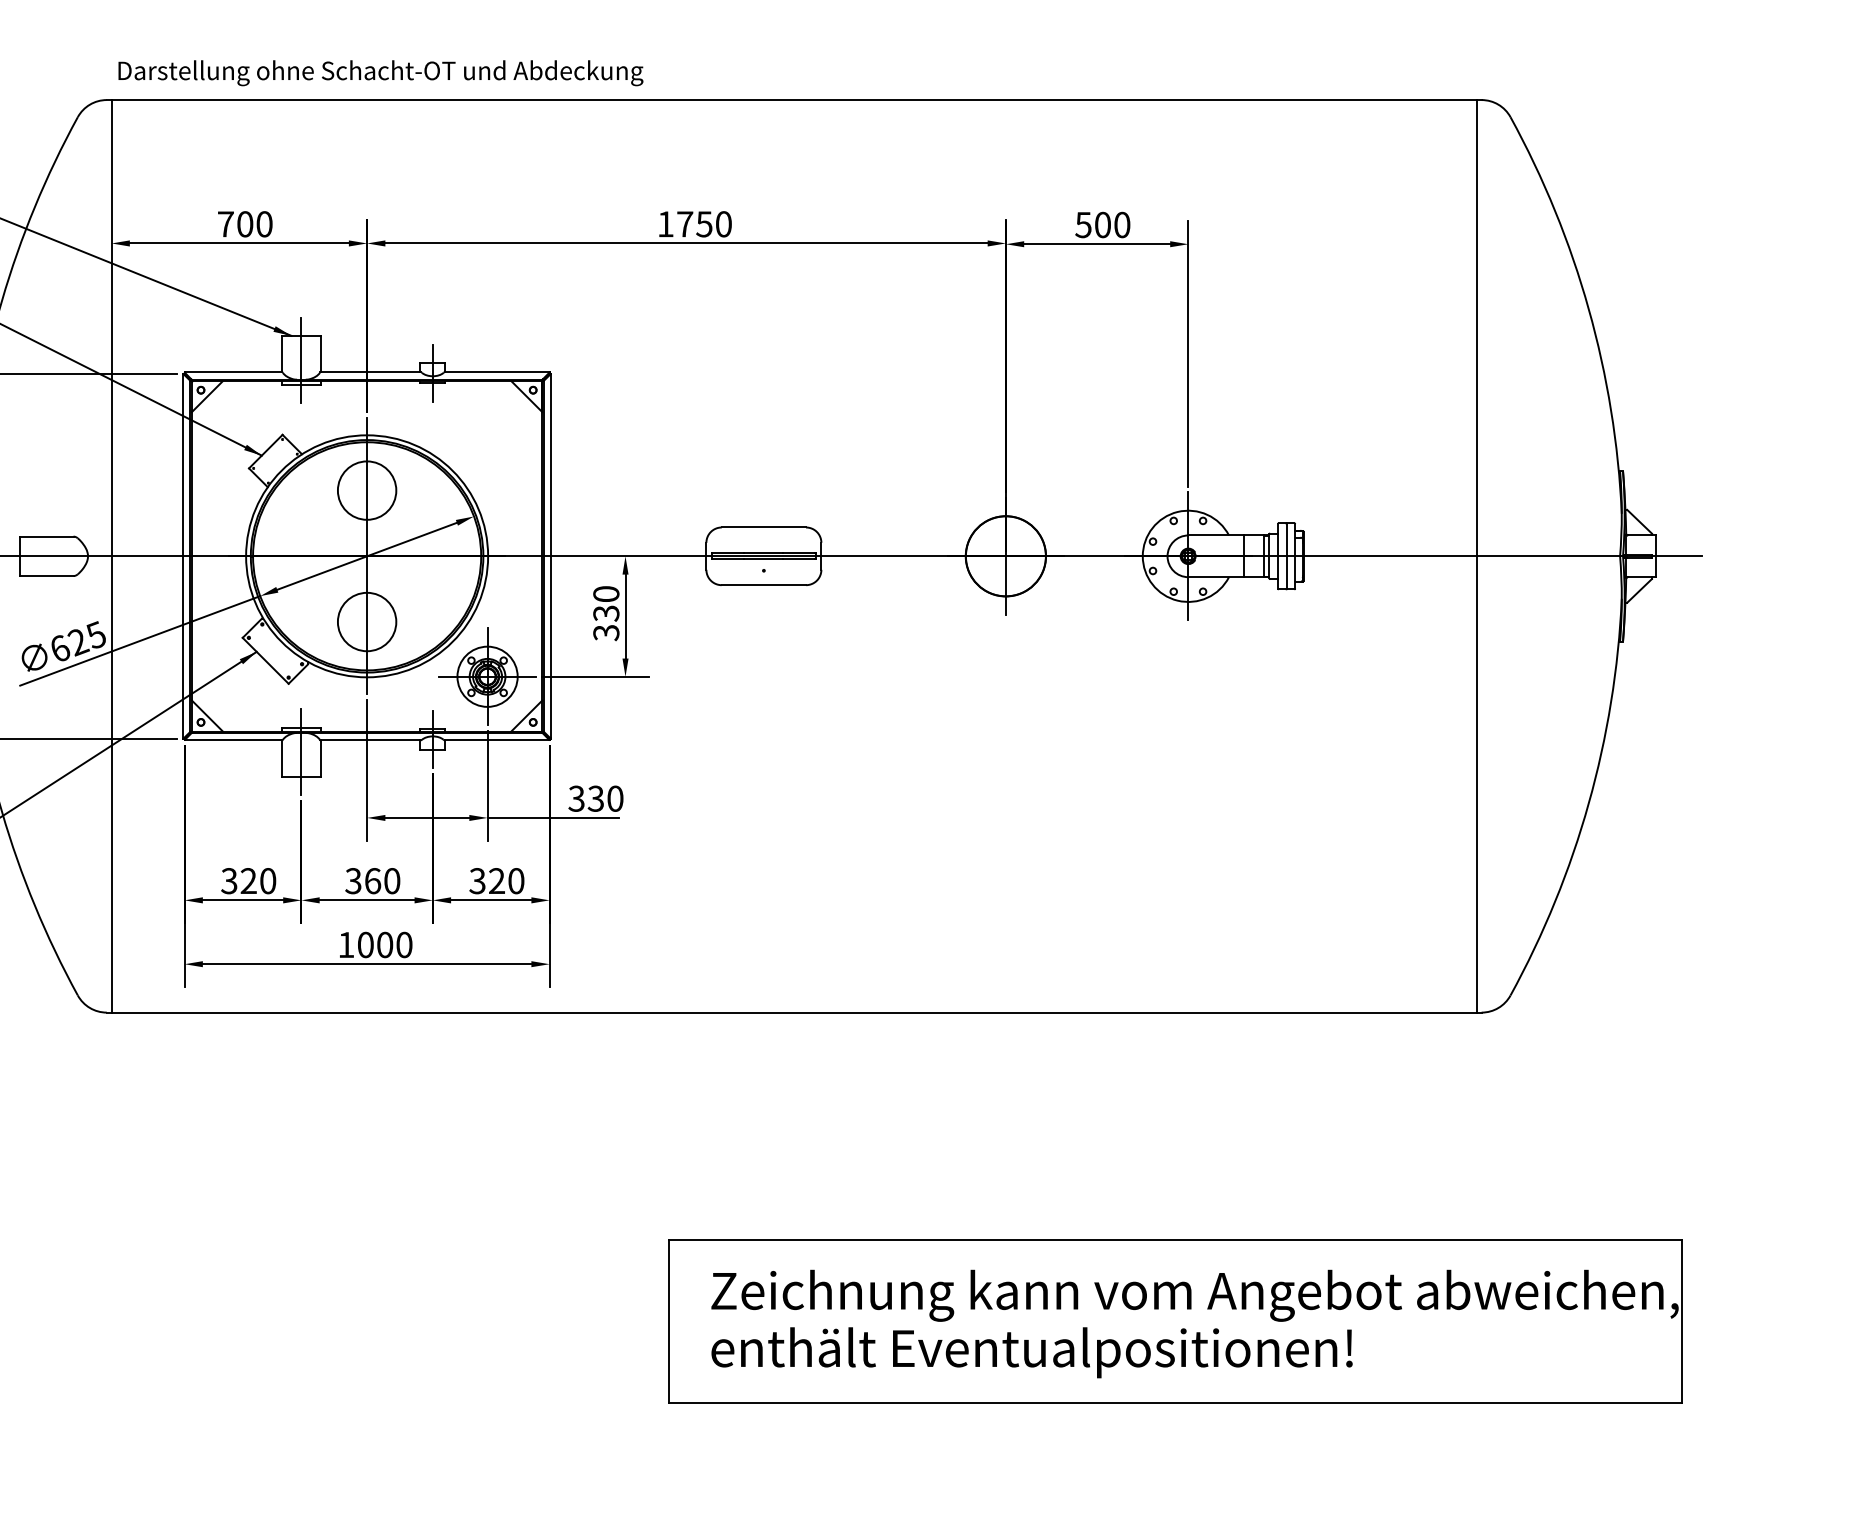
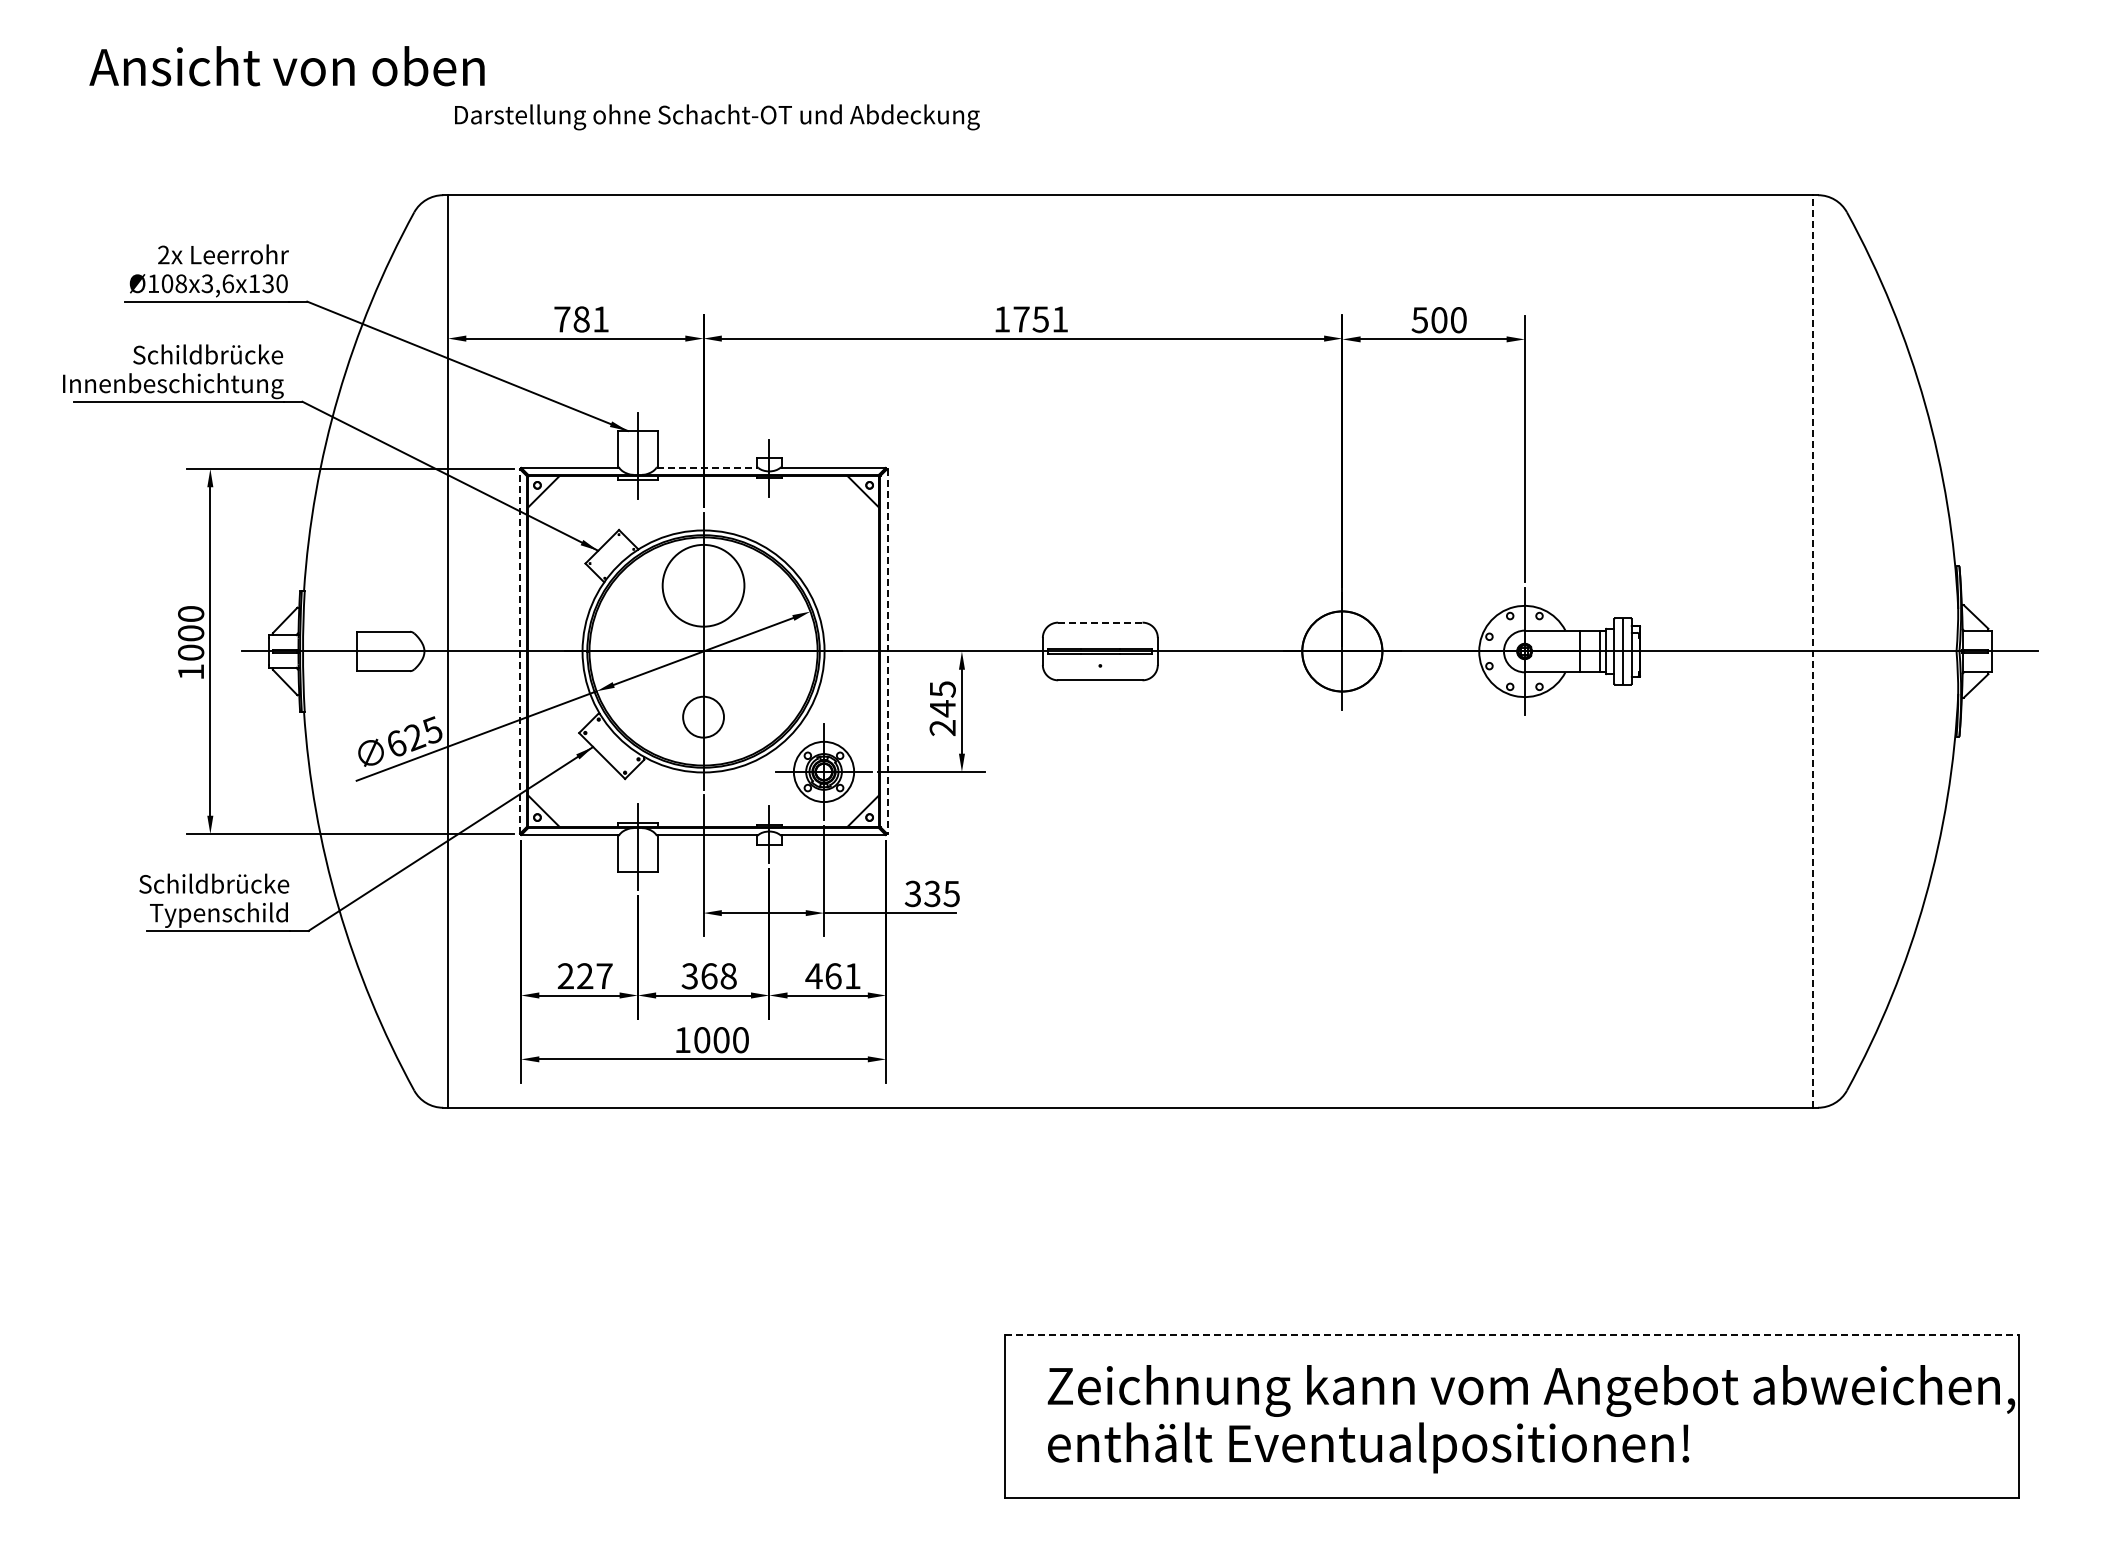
text: (381, 73) -> (717, 117), moved
text: (254, 224) -> (590, 319), 700 -> 781
text: (724, 224) -> (1060, 319), 1750 -> 1751
line: (371, 372) -> (707, 467), solid -> dashed
circle: (367, 490) -> (703, 585), size x1.4
line: (764, 527) -> (1100, 622), solid -> dashed
line: (1477, 555) -> (1813, 650), solid -> dashed
line: (183, 556) -> (519, 651), solid -> dashed
line: (551, 556) -> (887, 651), solid -> dashed
text: (606, 613) -> (942, 708), 330 -> 245
circle: (367, 621) -> (703, 716), size x0.7
text: (615, 798) -> (951, 893), 330 -> 335
text: (248, 881) -> (584, 976), 320 -> 227
text: (392, 881) -> (728, 976), 360 -> 368
text: (496, 881) -> (832, 976), 320 -> 461
line: (1175, 1239) -> (1511, 1334), solid -> dashed

